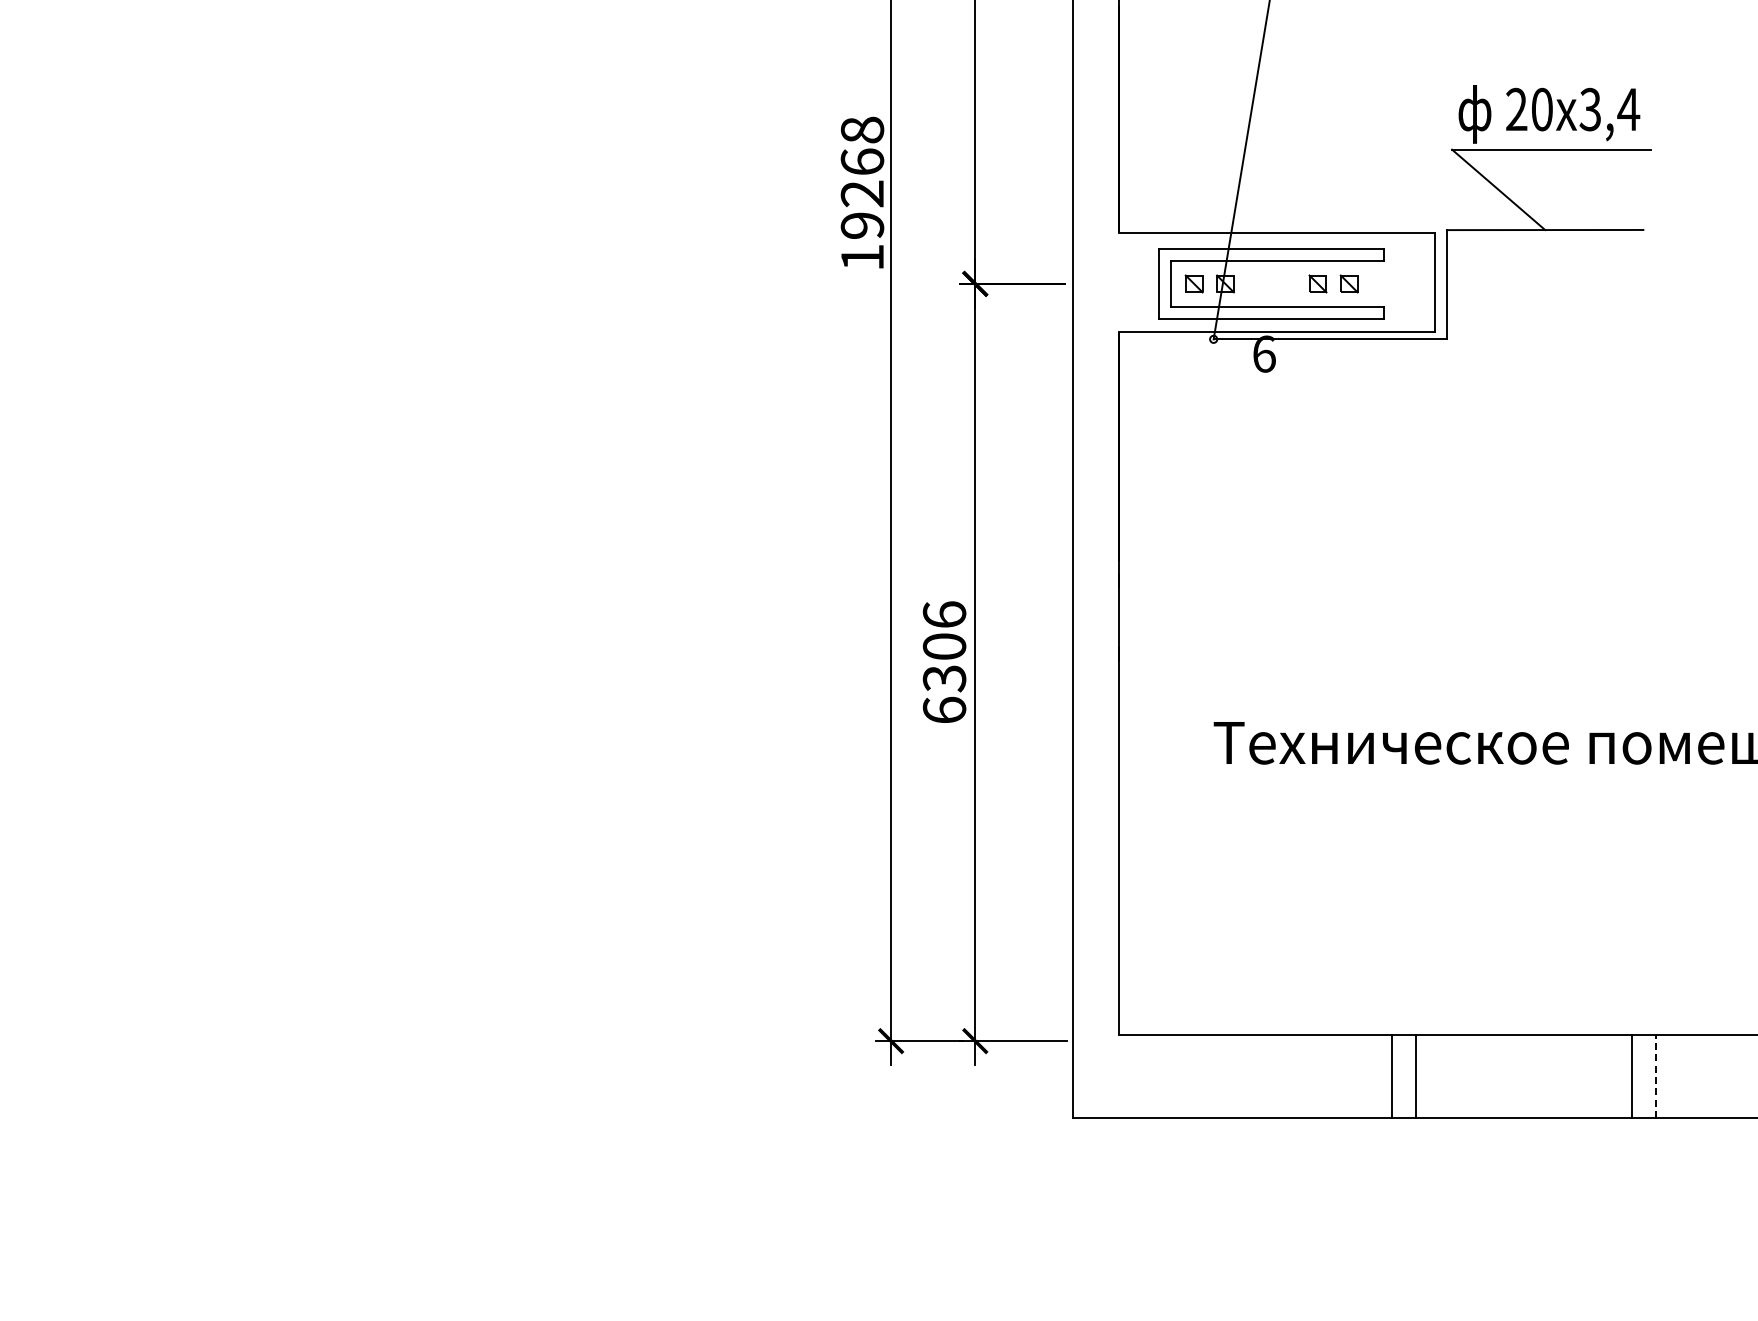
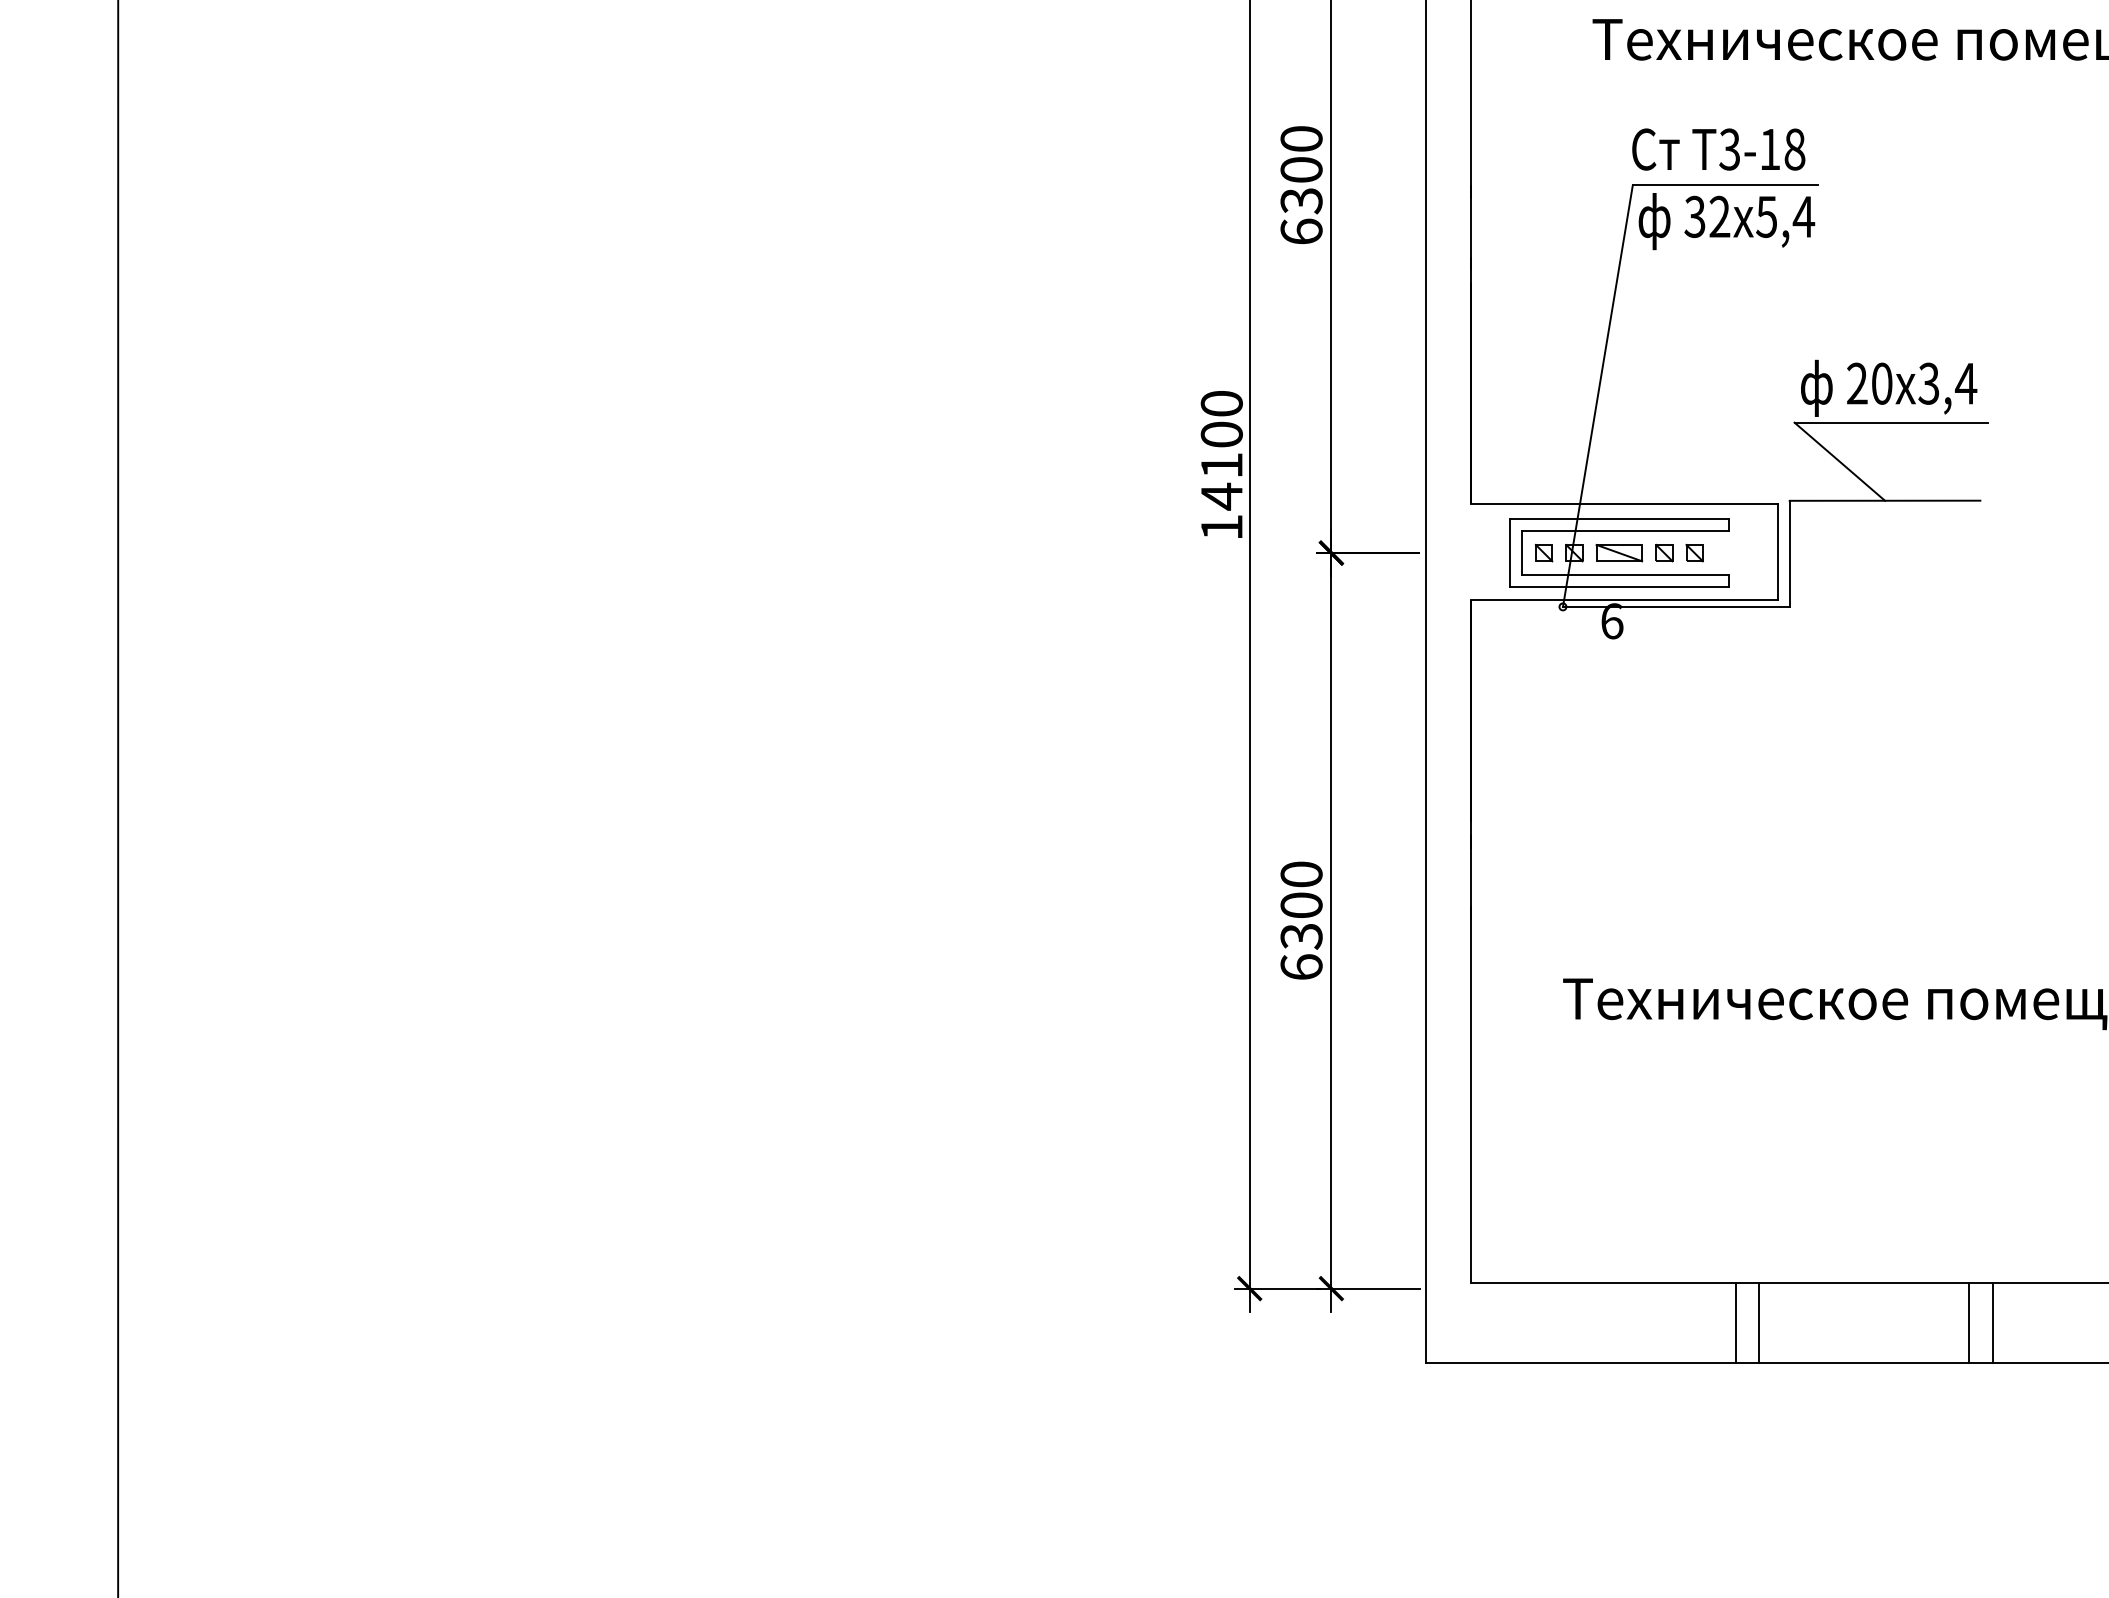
text: (862, 178) -> (1221, 450), 19268 -> 14100
part: (1271, 284) -> (1619, 553), added
text: (944, 614) -> (1301, 874), 6306 -> 6300
line: (1655, 1076) -> (1992, 1322), dashed -> solid

